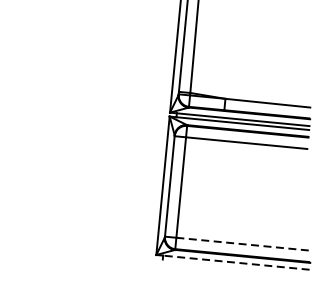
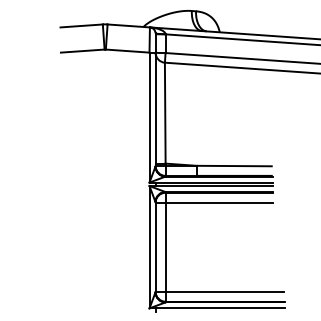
line: (244, 244) -> (225, 291), dashed -> solid
line: (236, 262) -> (220, 308), dashed -> solid

